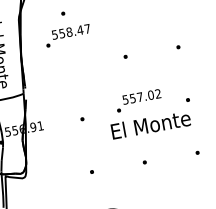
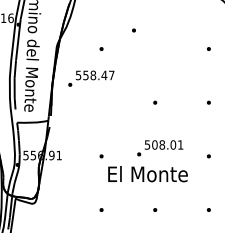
text: (68, 35) -> (91, 78), moved
text: (145, 95) -> (167, 144), 557.02 -> 508.01
text: (150, 125) -> (147, 174), moved

